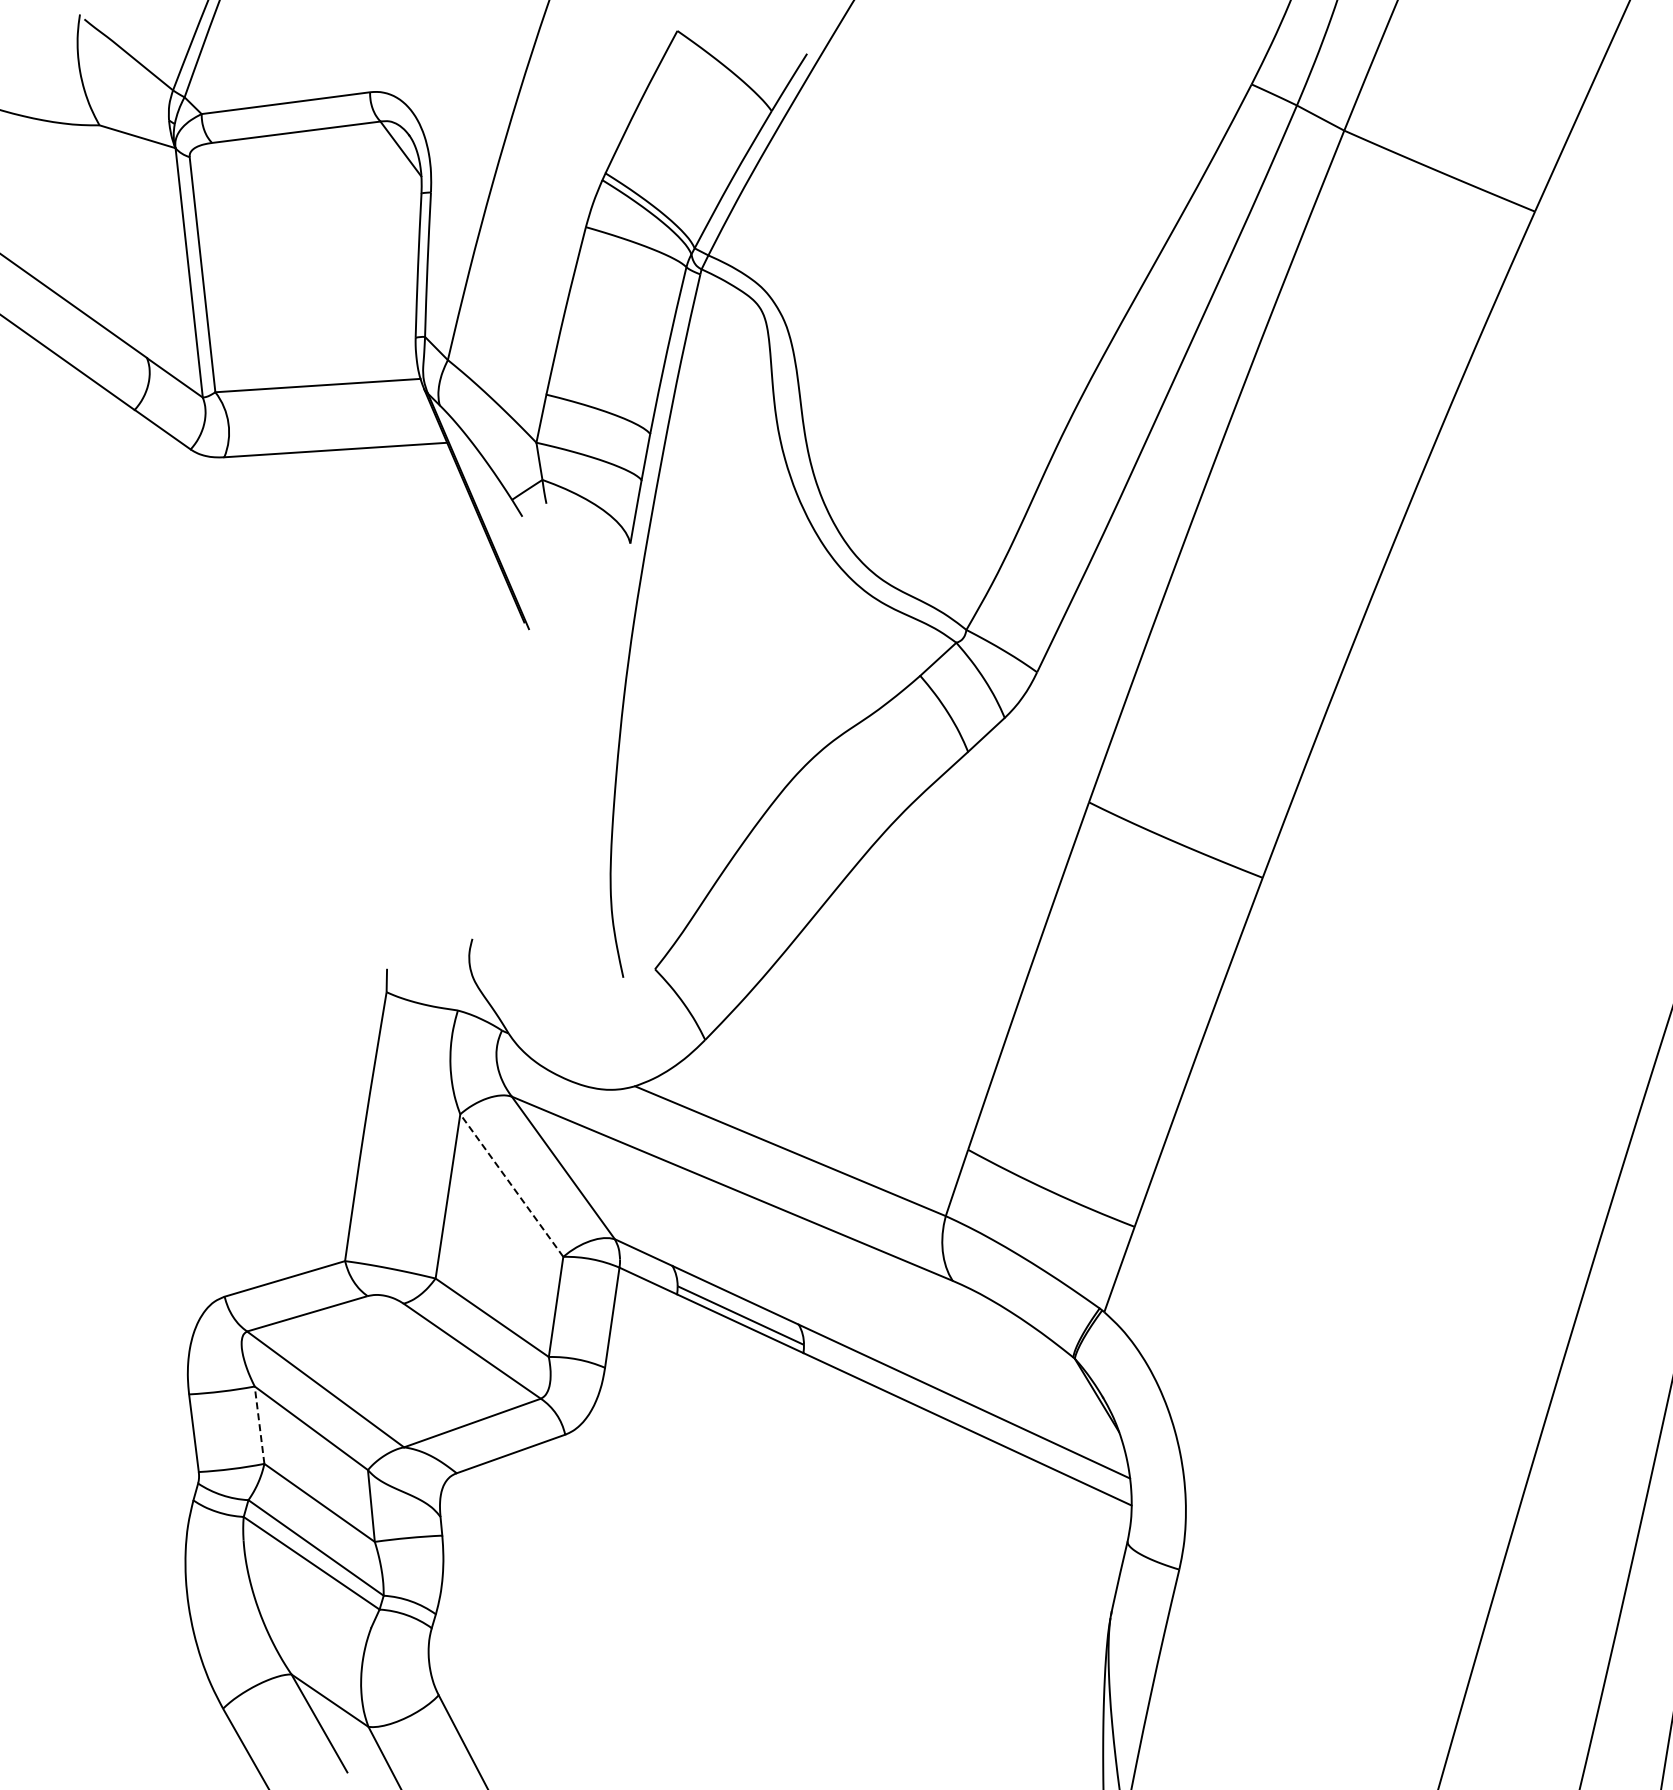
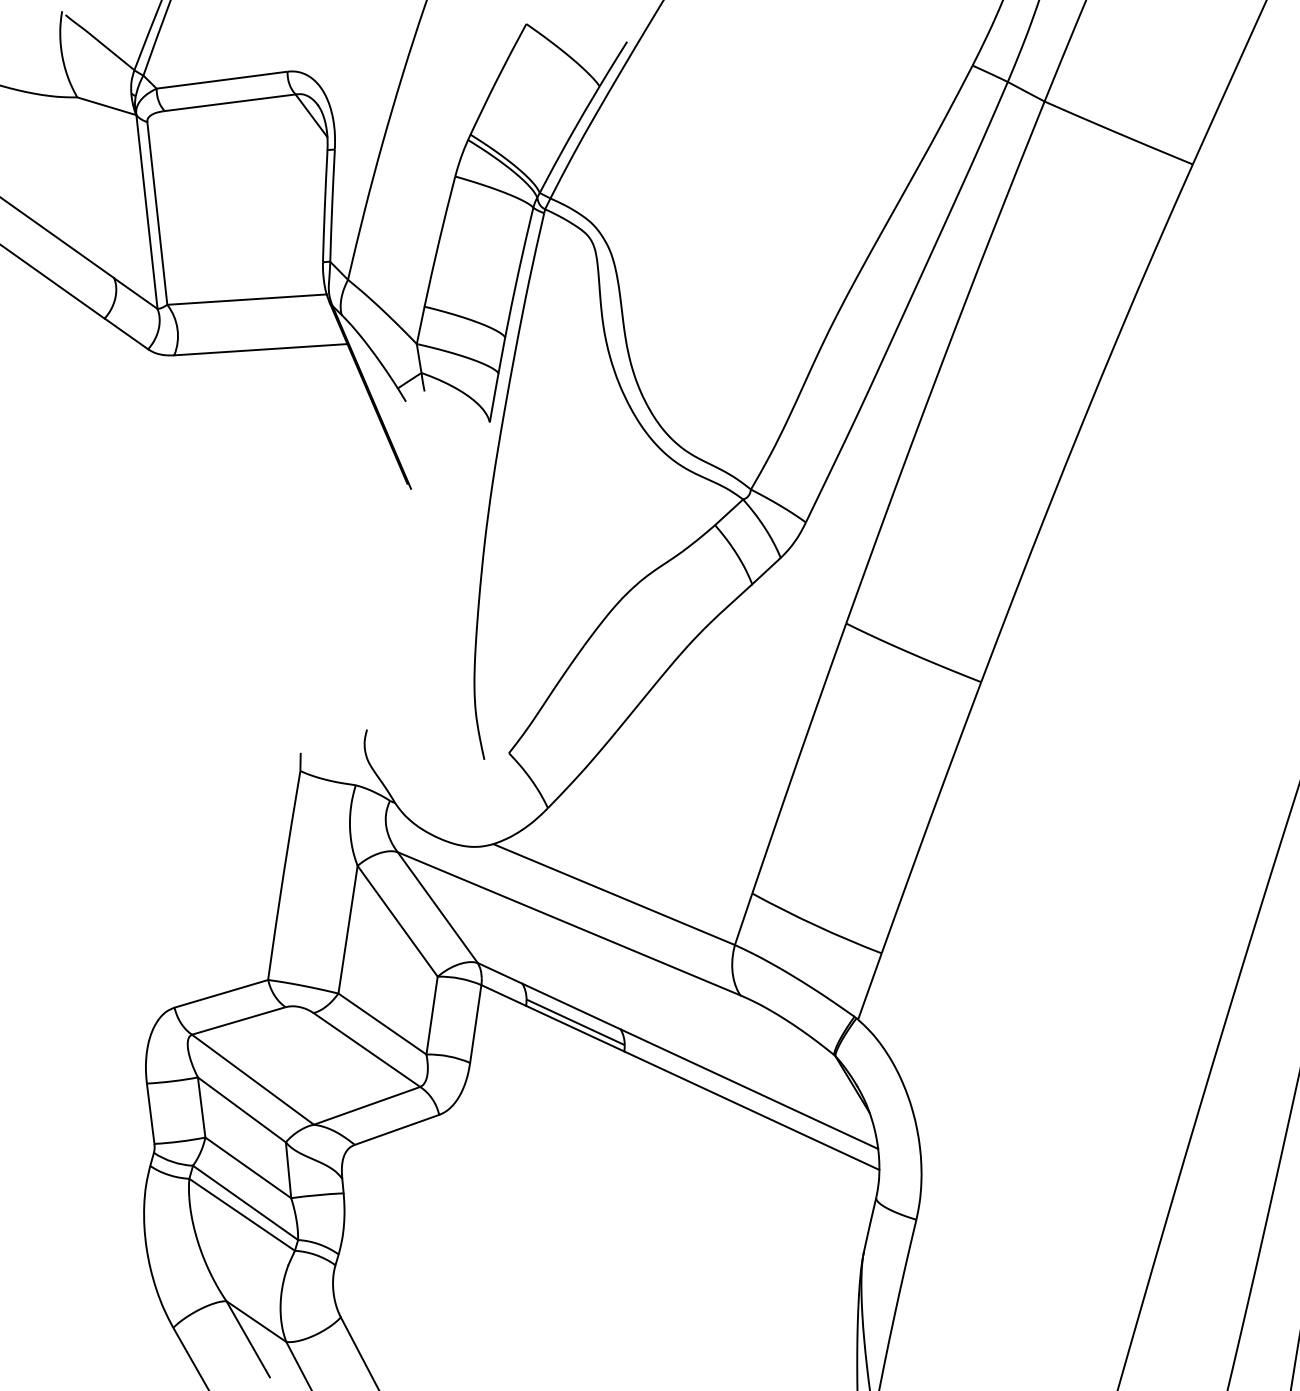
line: (511, 1185) -> (397, 921), dashed -> solid
line: (259, 1425) -> (201, 1107), dashed -> solid

